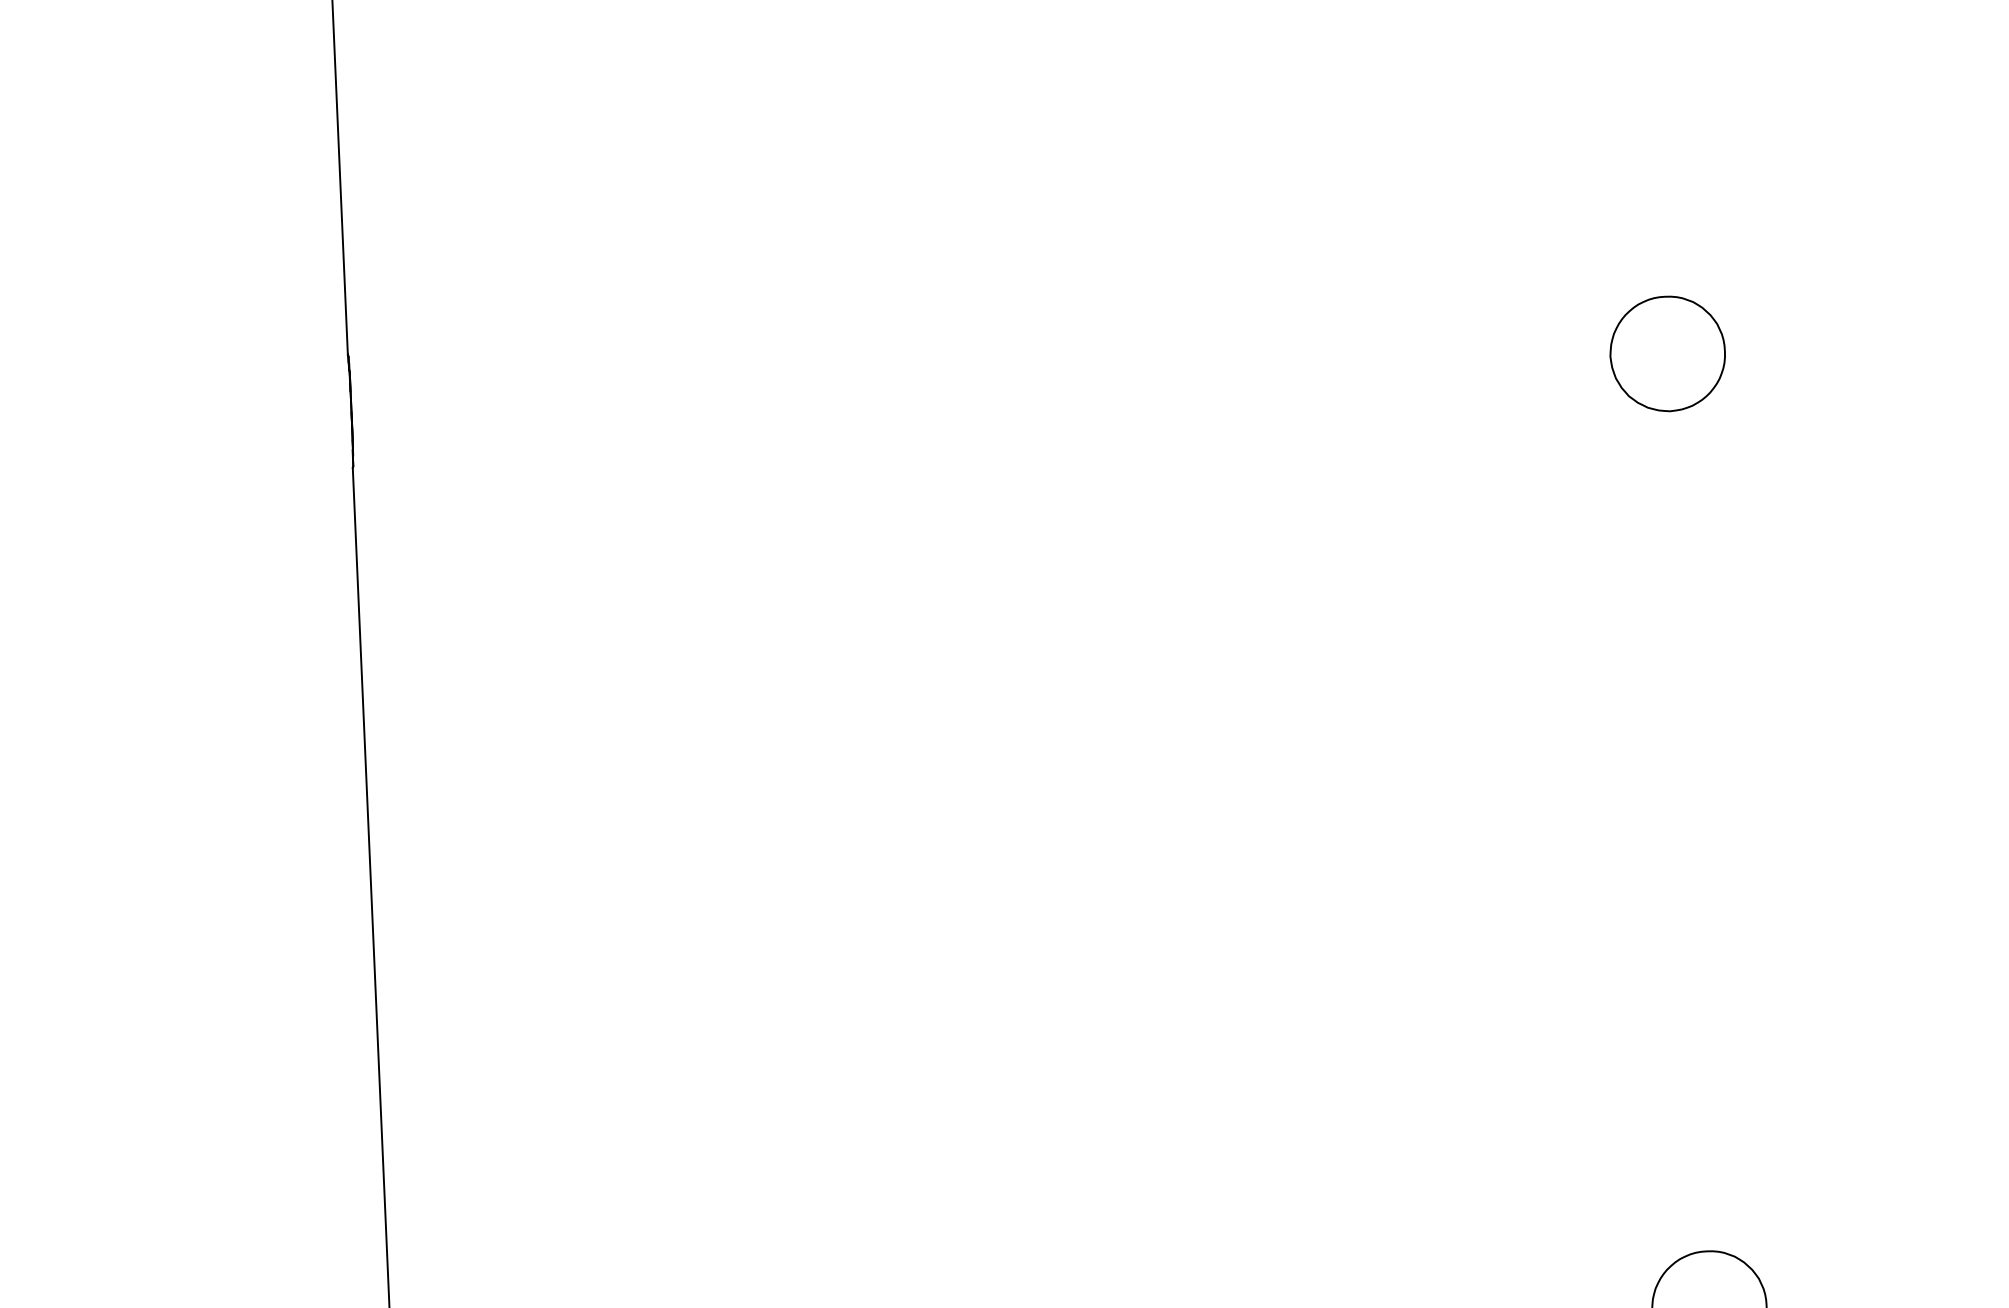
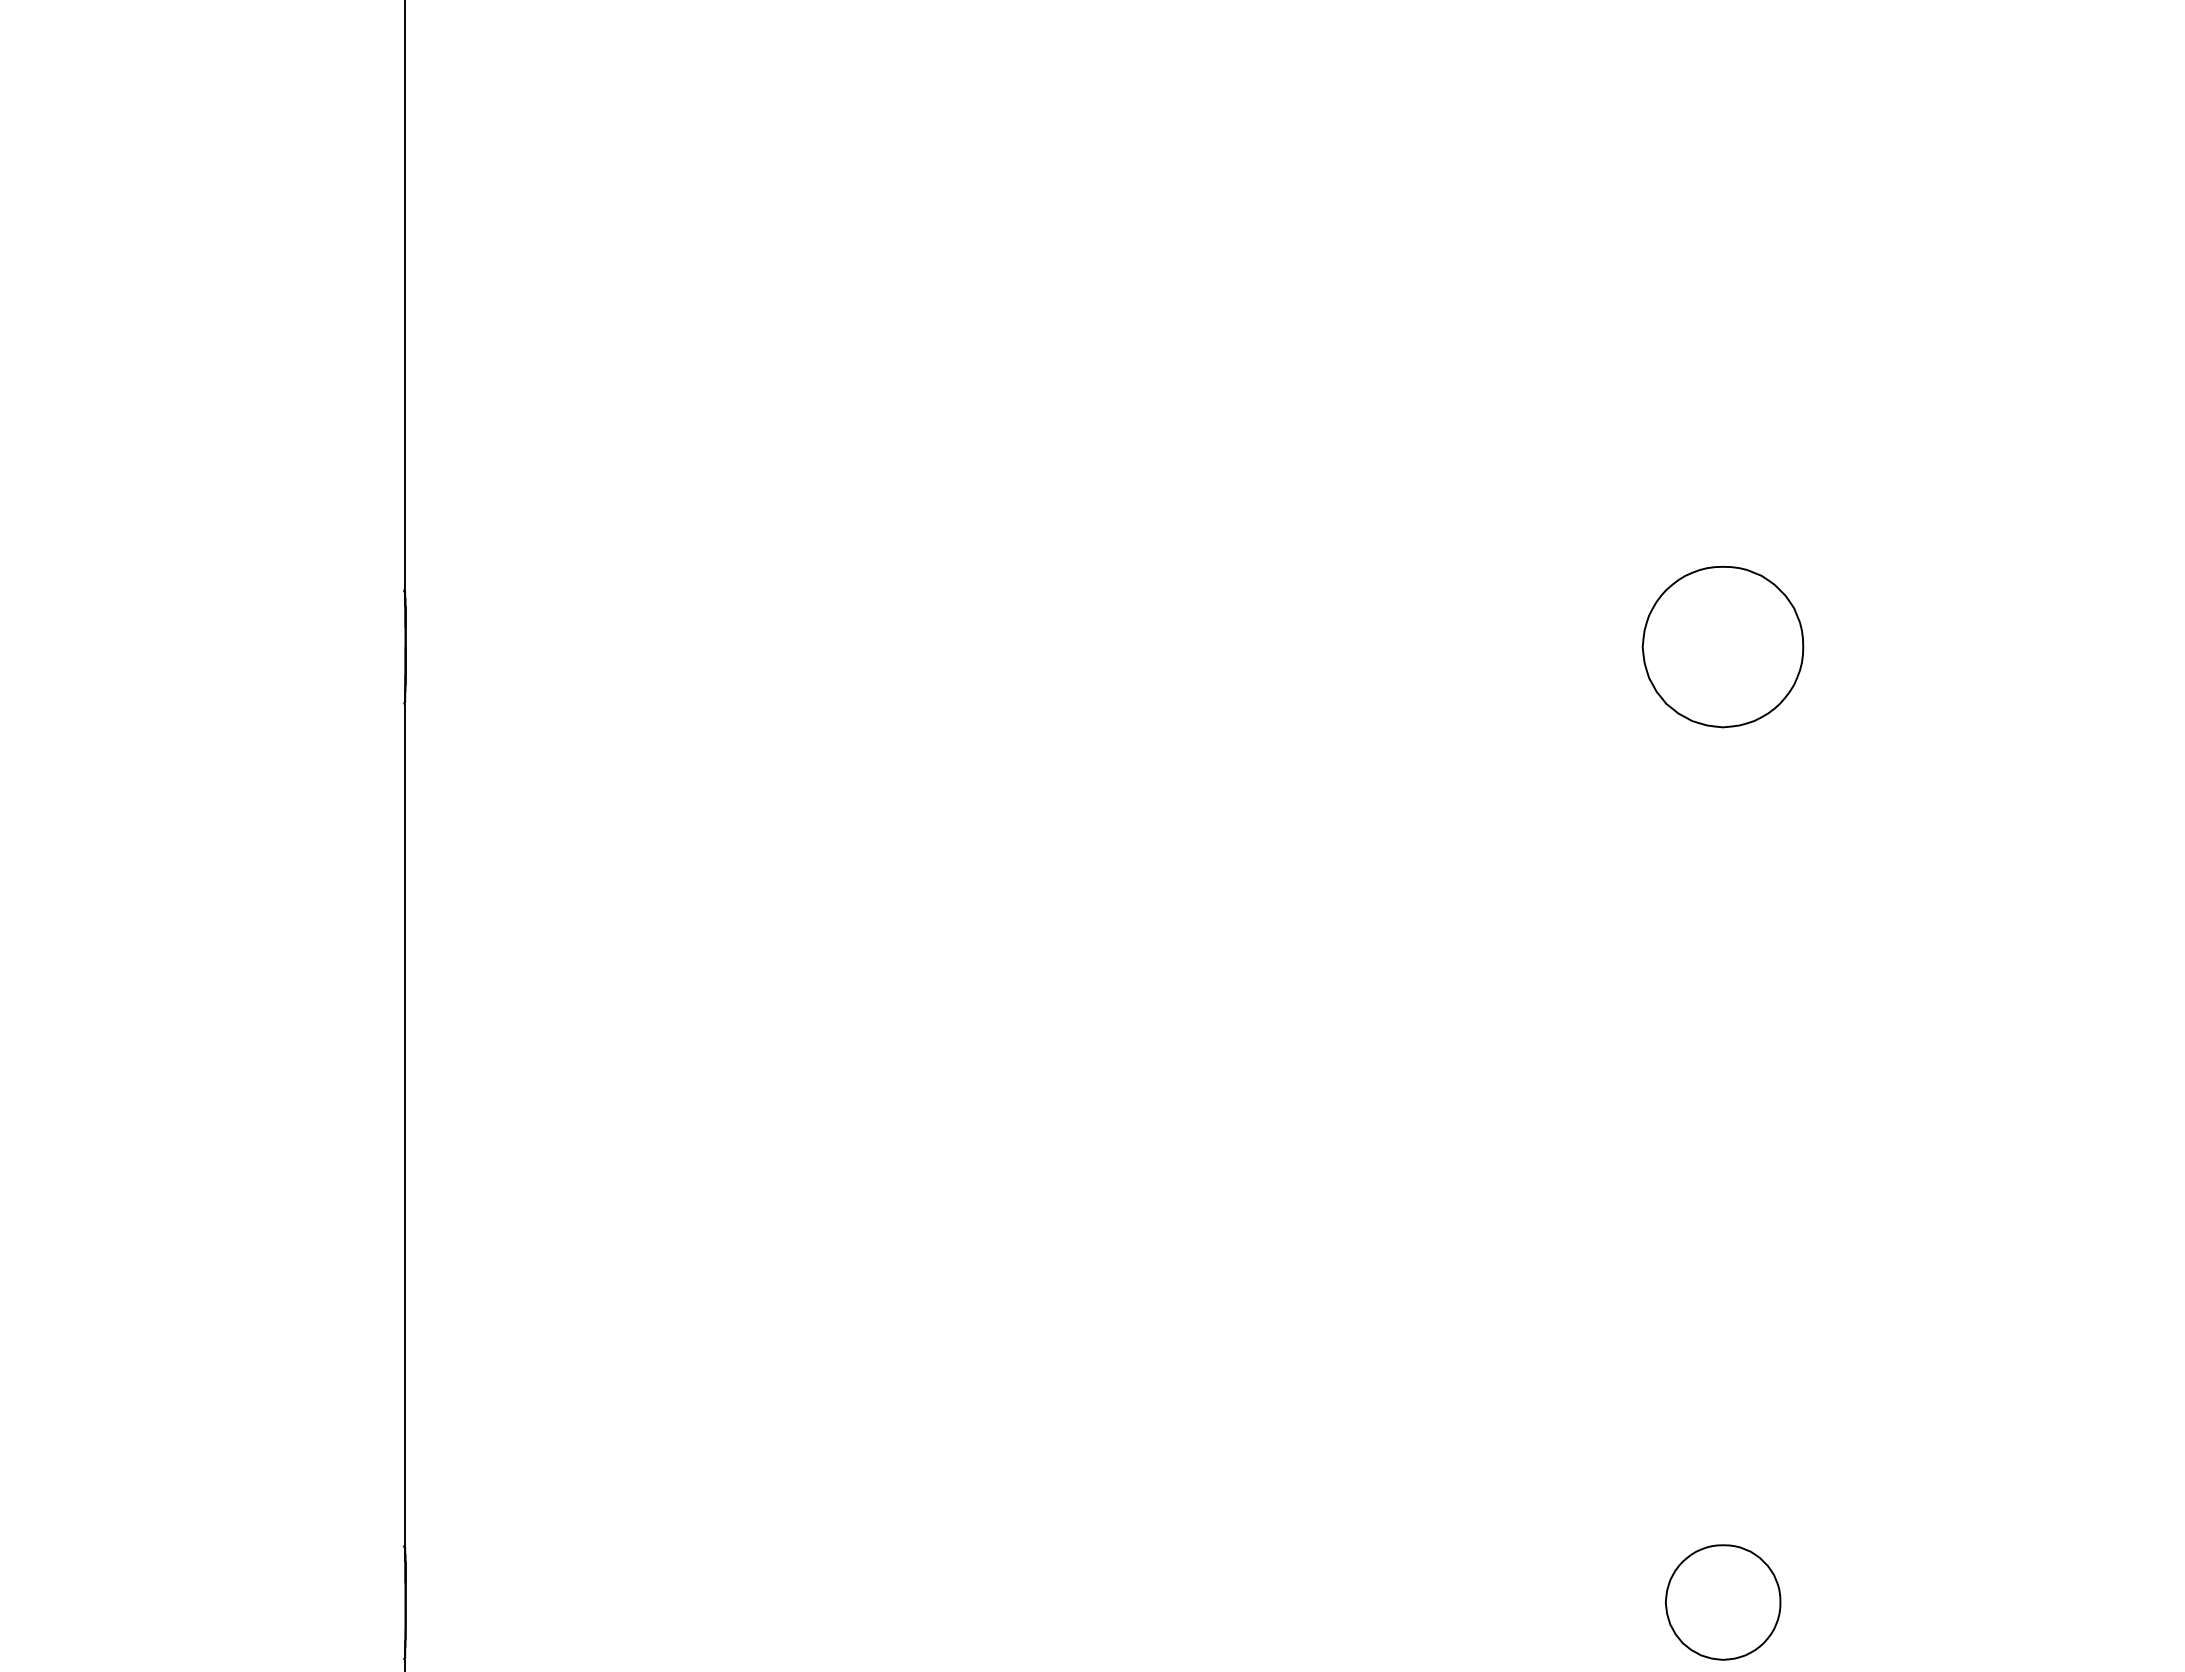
part: (1668, 353) -> (1723, 646), size x1.4

